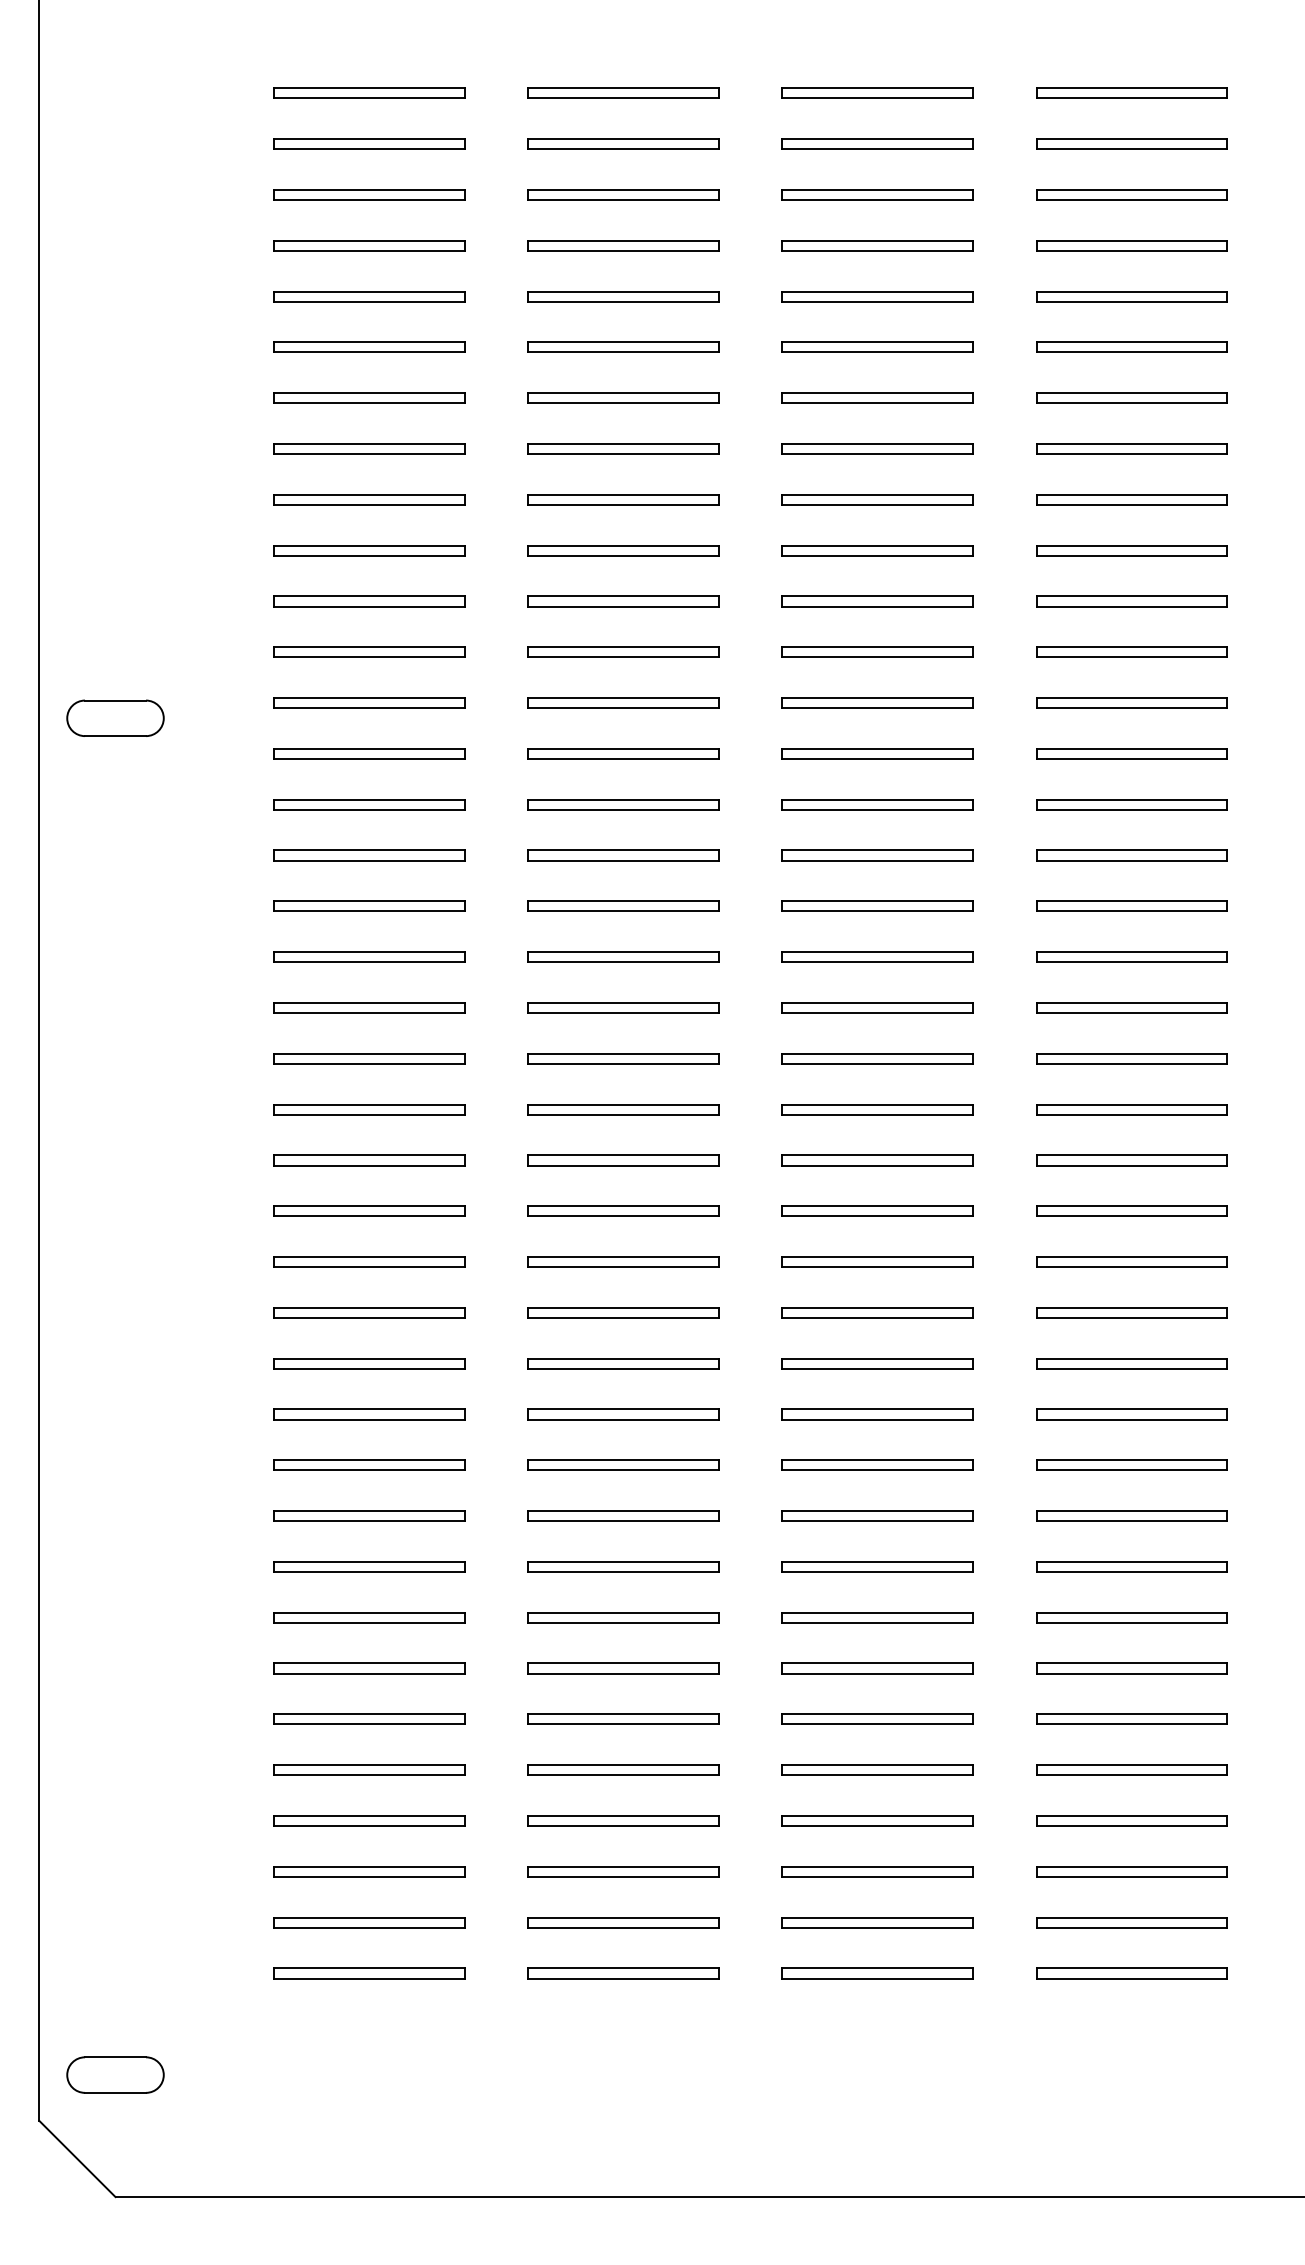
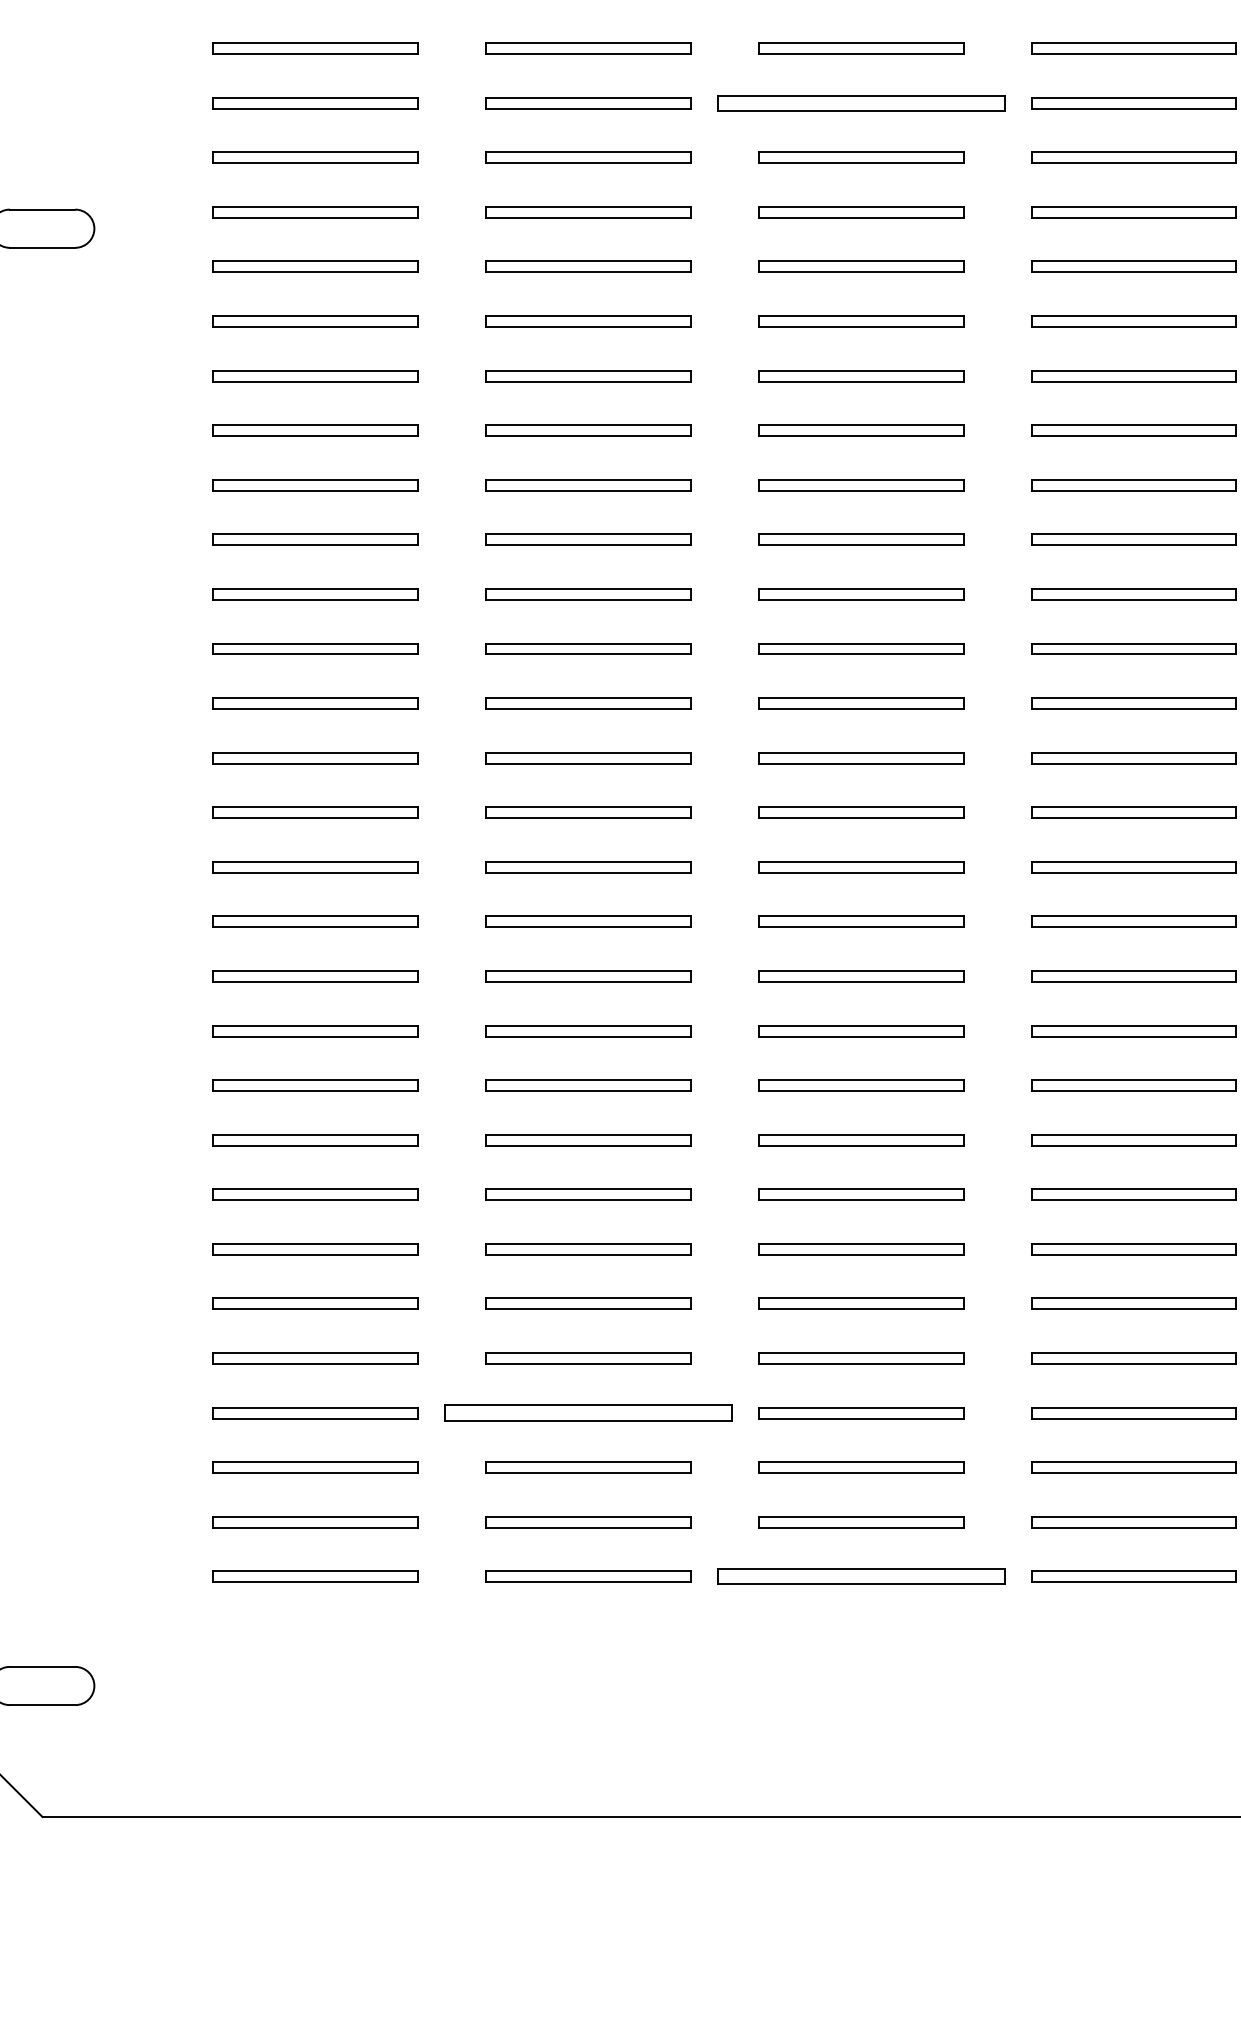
part: (877, 601) -> (860, 103), size x1.4
part: (623, 1820) -> (588, 1412), size x1.4
part: (877, 1973) -> (860, 1576), size x1.4

